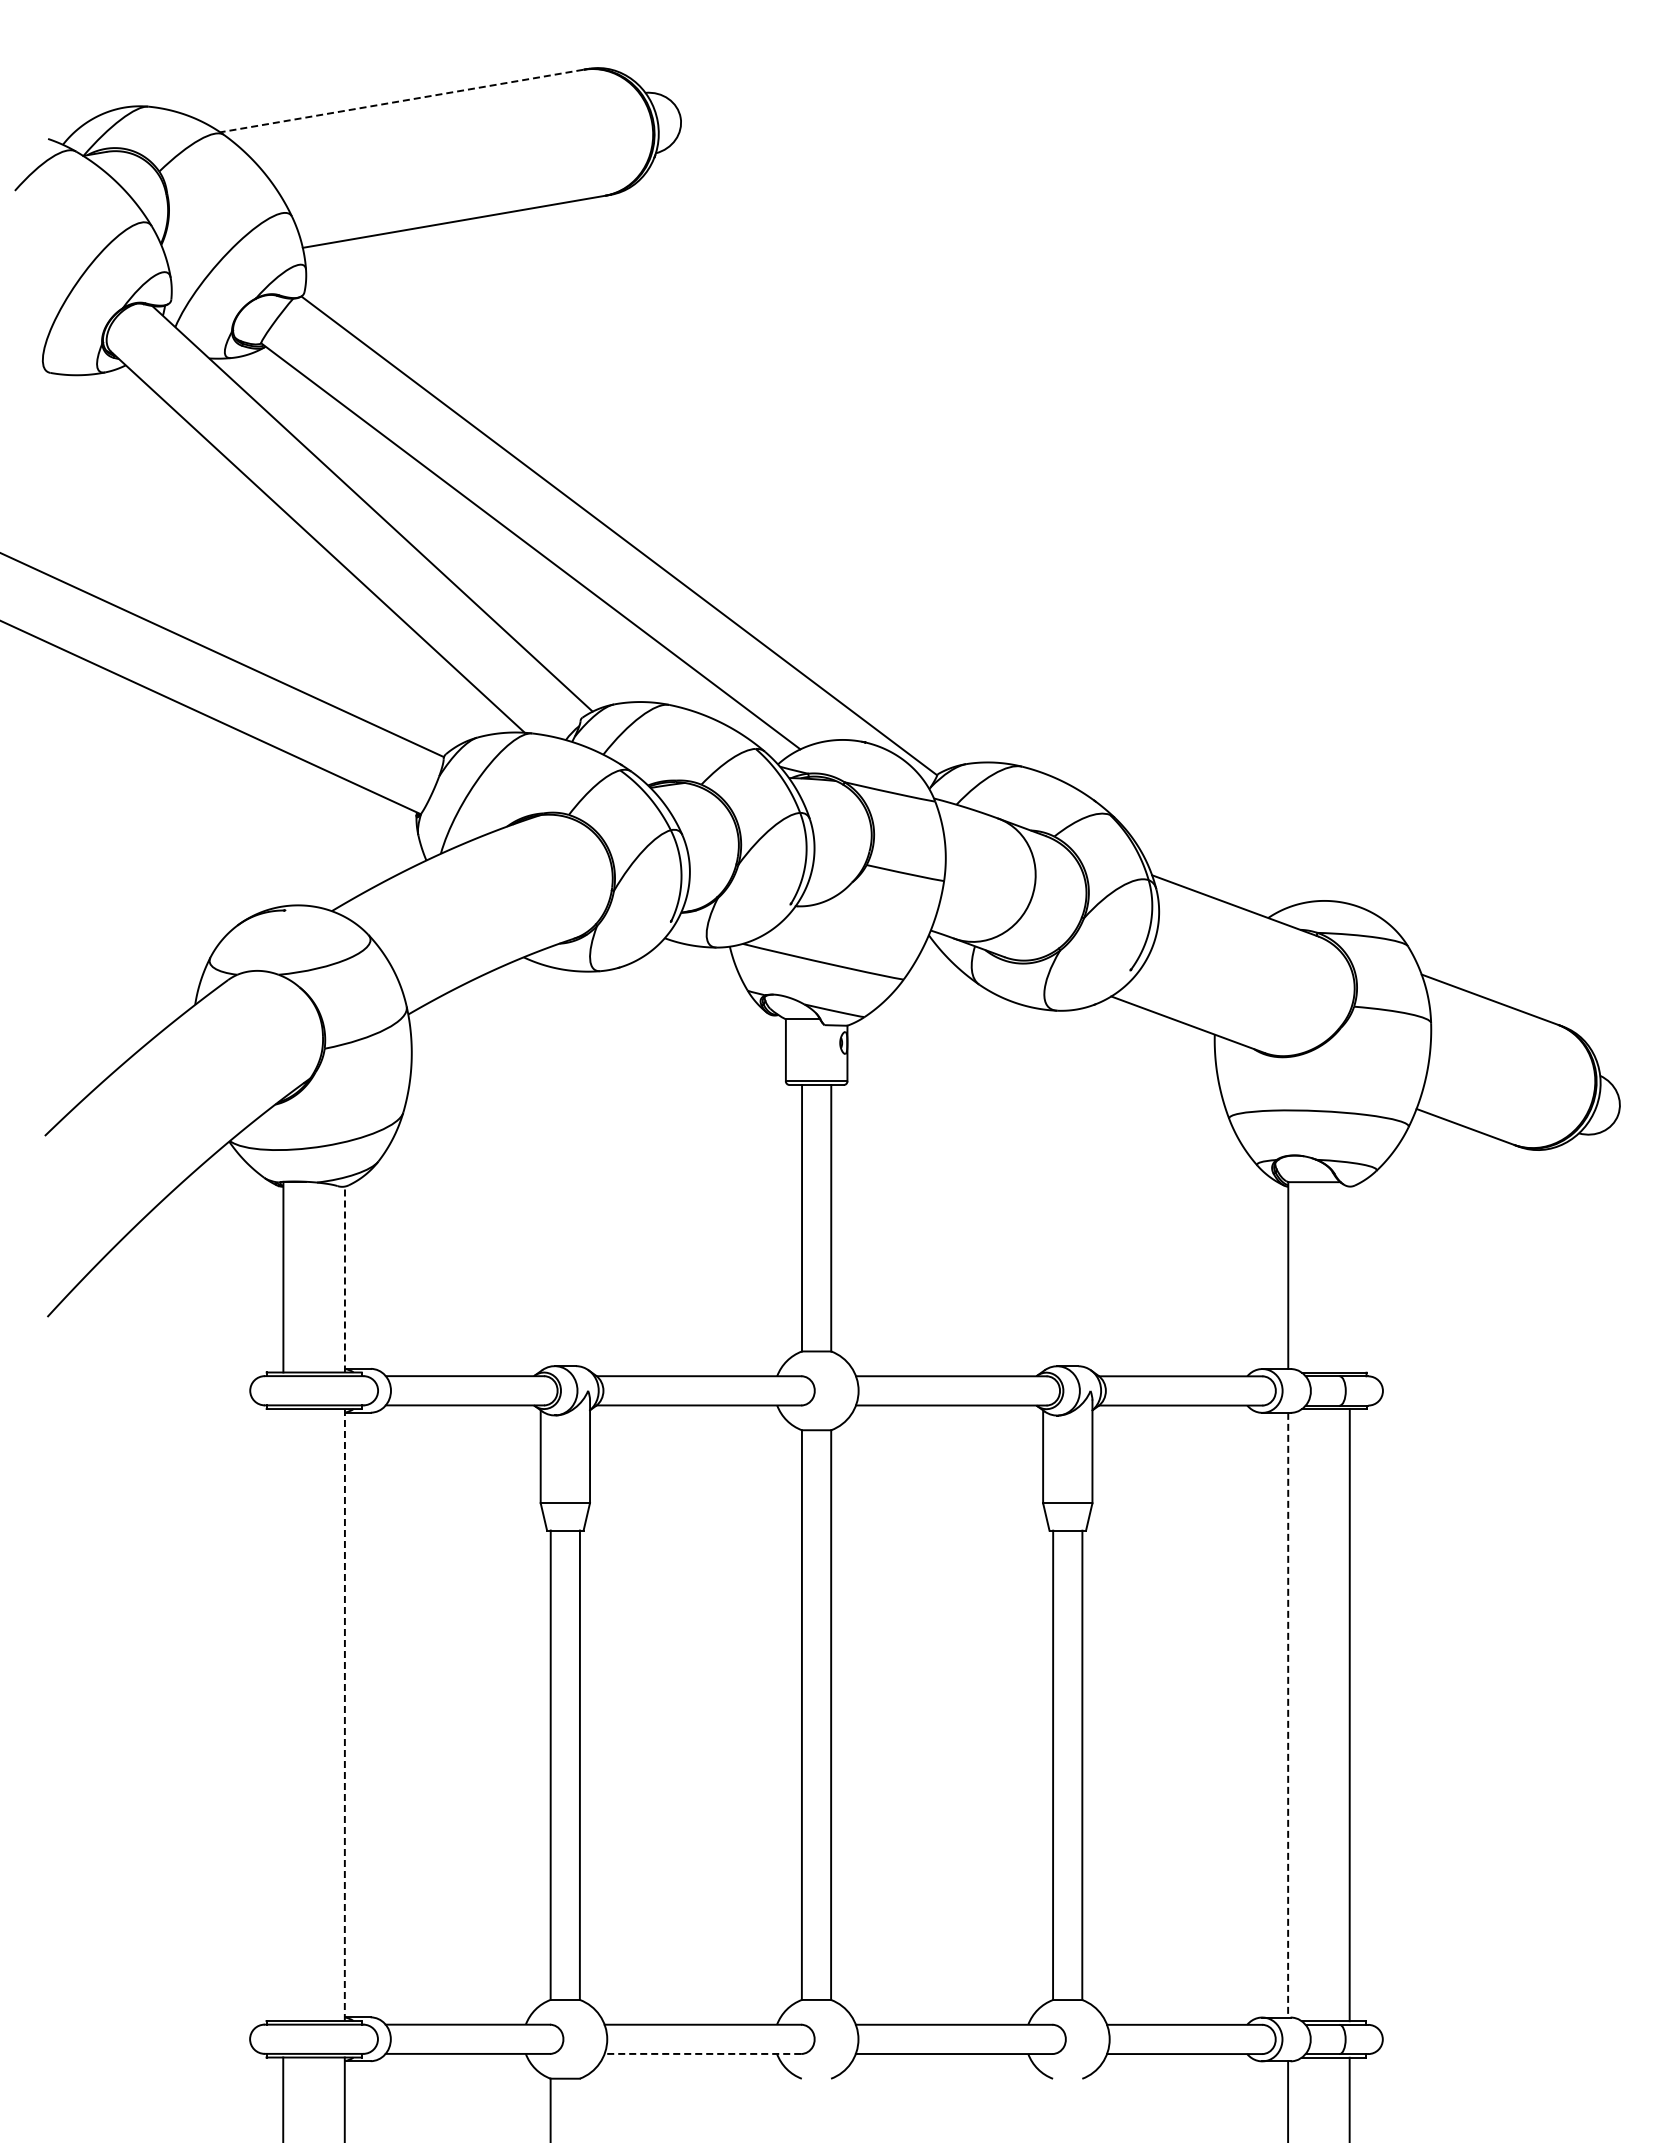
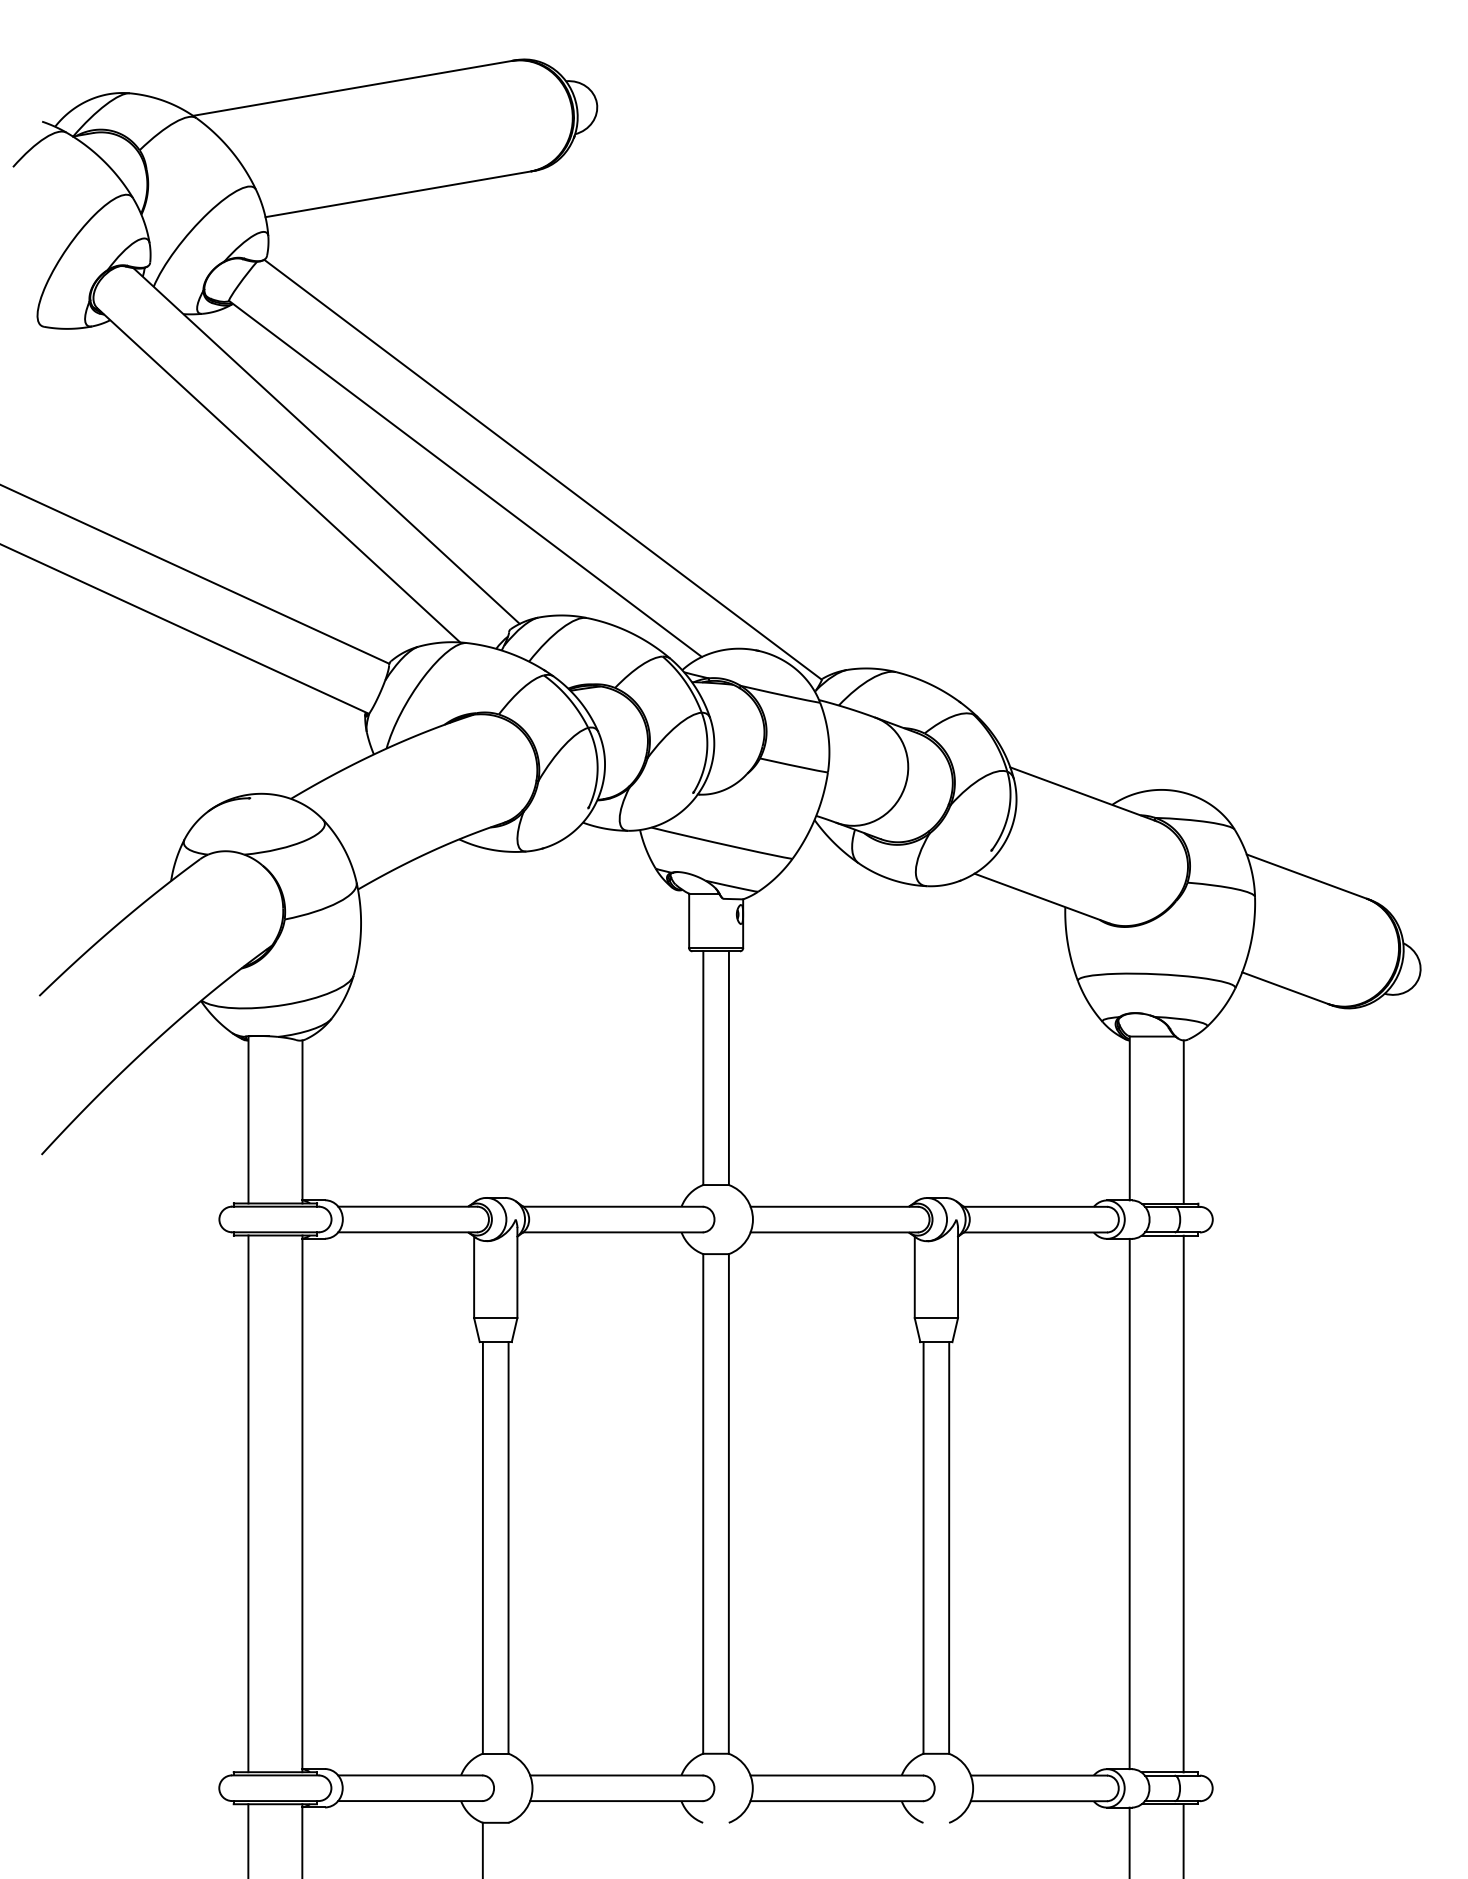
line: (401, 101) -> (352, 88), dashed -> solid
line: (344, 1279) -> (302, 1121), dashed -> solid
line: (1349, 1279) -> (1183, 1121), added
line: (283, 1714) -> (248, 1503), added
line: (344, 1715) -> (302, 1504), dashed -> solid
line: (1288, 1715) -> (1129, 1504), dashed -> solid
line: (702, 2053) -> (616, 1800), dashed -> solid

